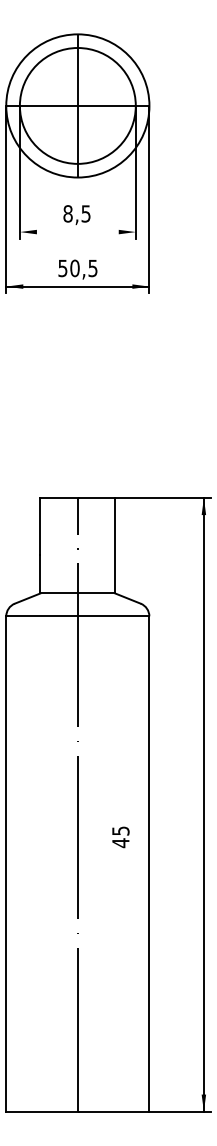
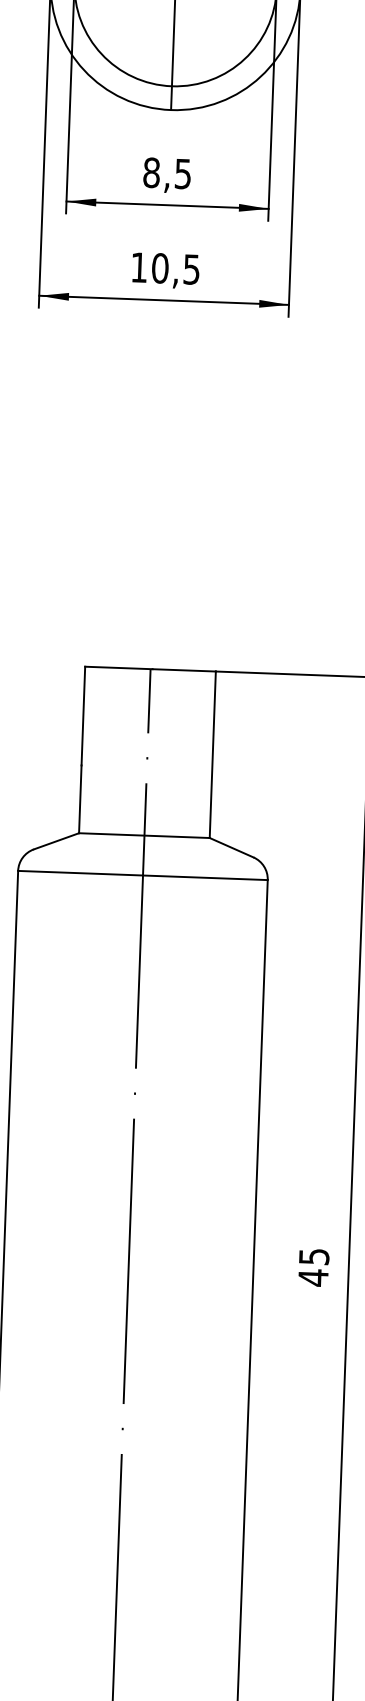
line: (77, 232) -> (166, 205), added
text: (62, 268) -> (138, 267), 50,5 -> 10,5
text: (120, 837) -> (313, 1268), moved

